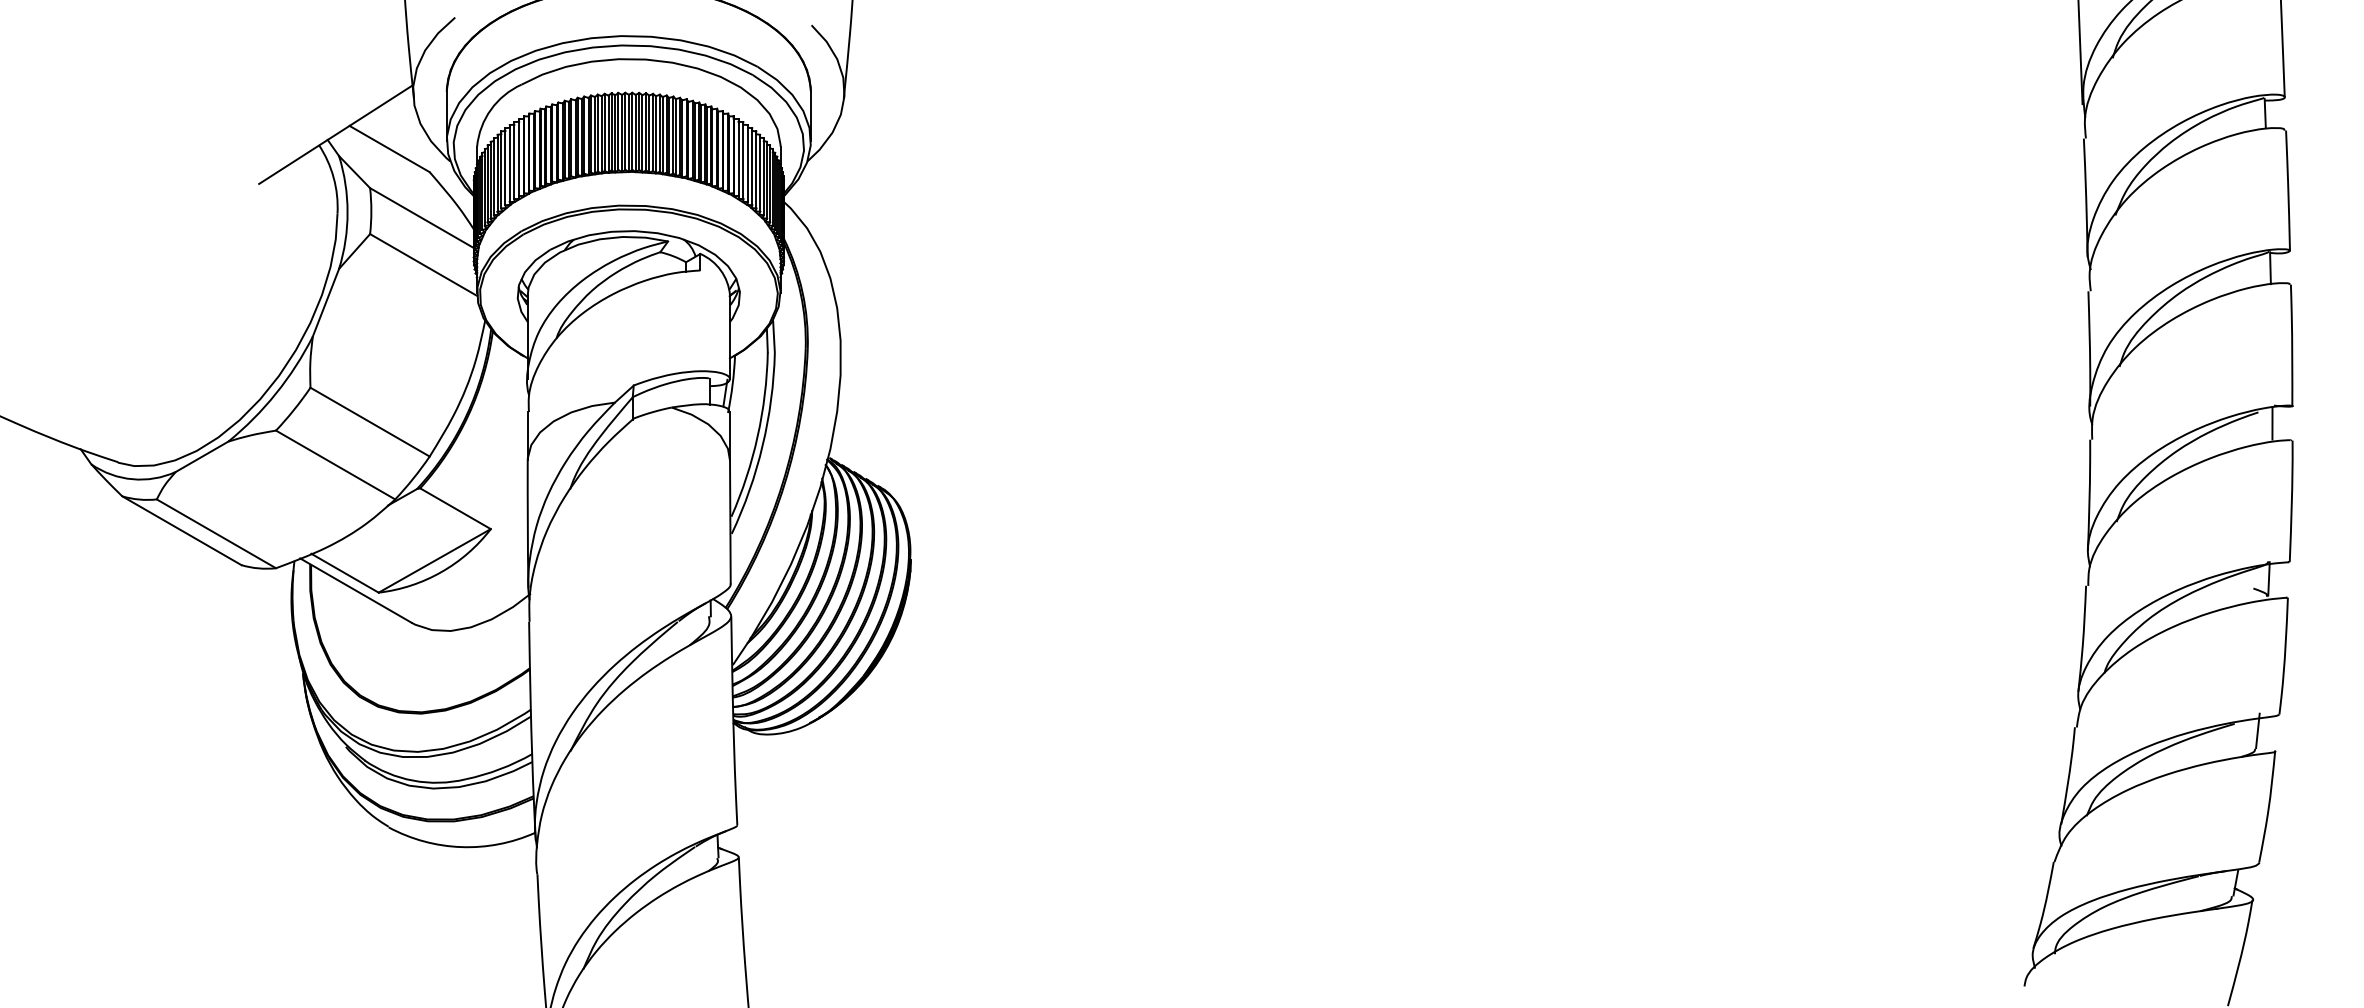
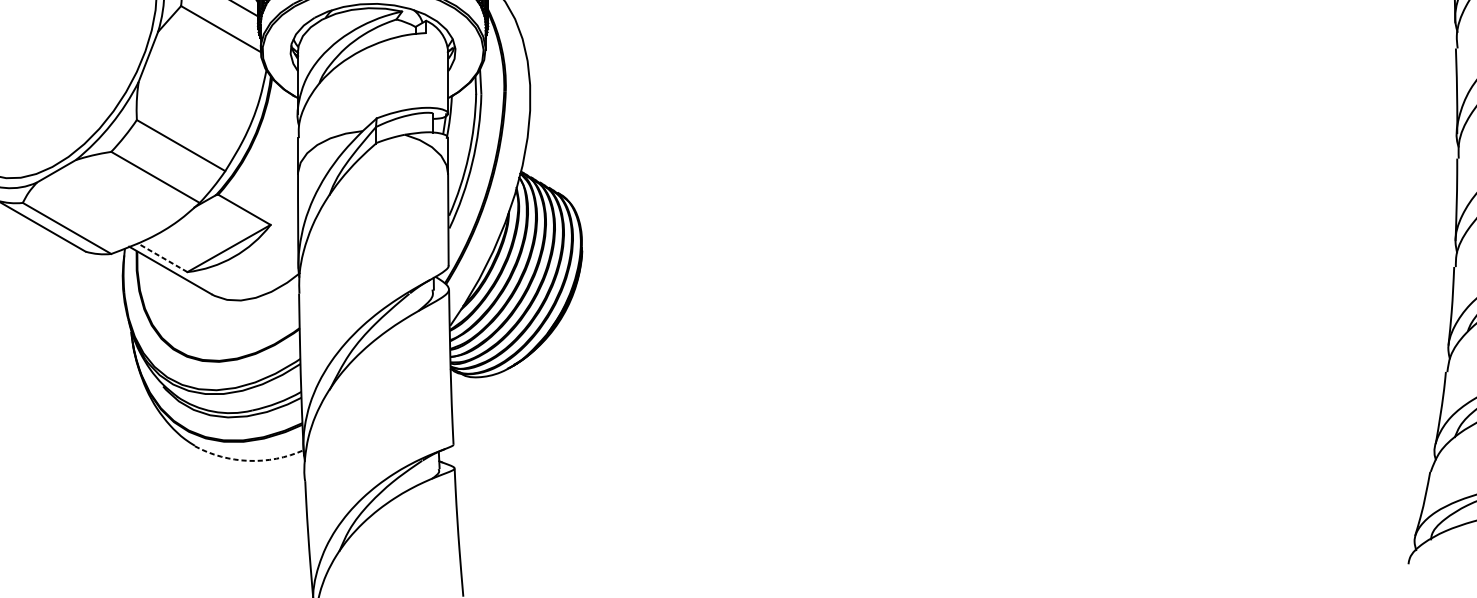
line: (345, 573) -> (162, 257), solid -> dashed
arc: (461, 847) -> (248, 461), solid -> dashed

